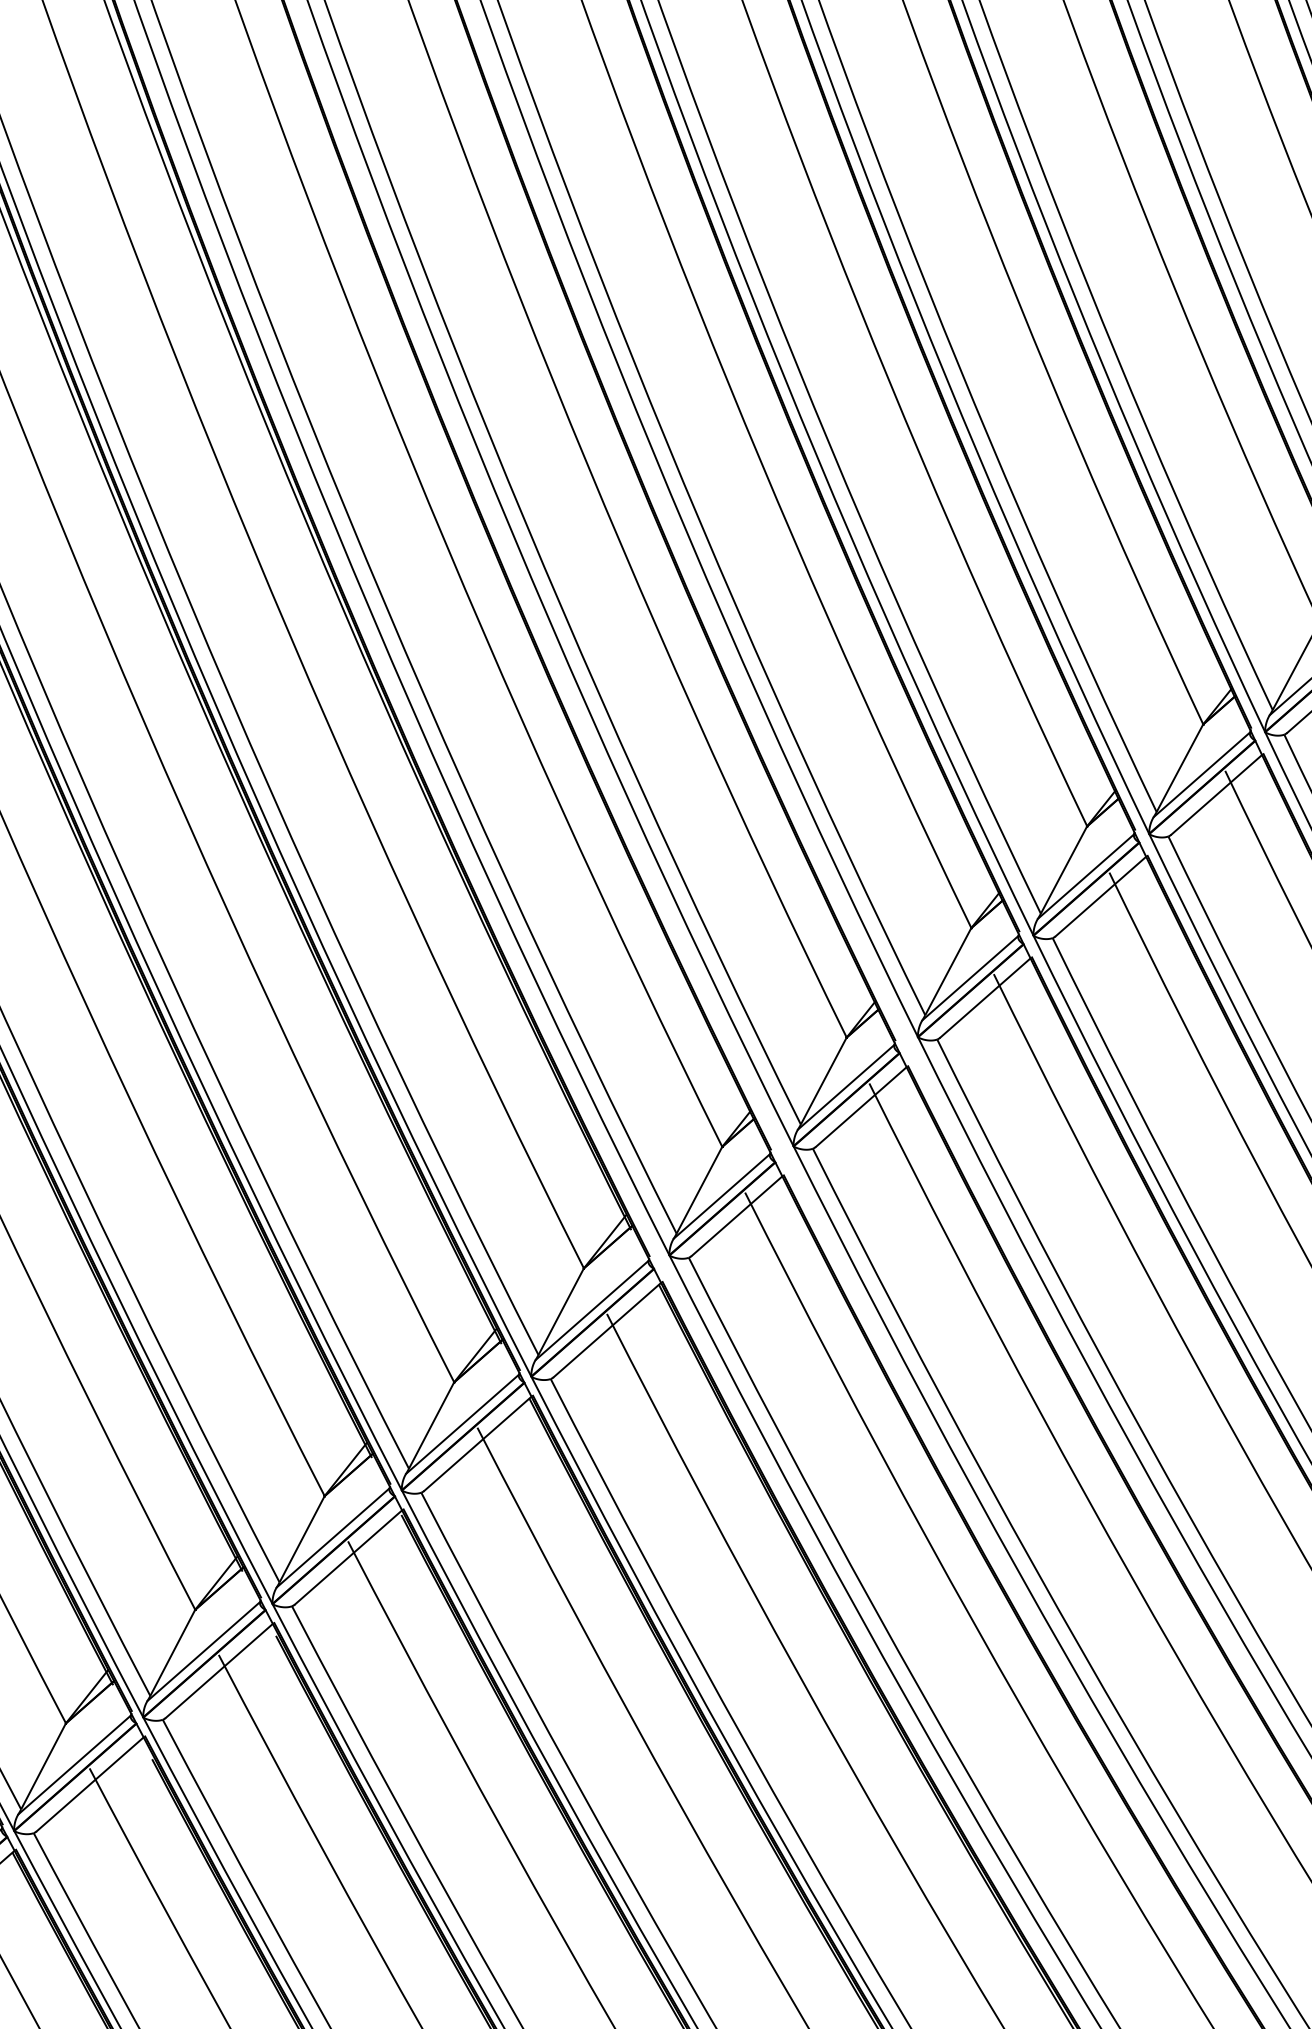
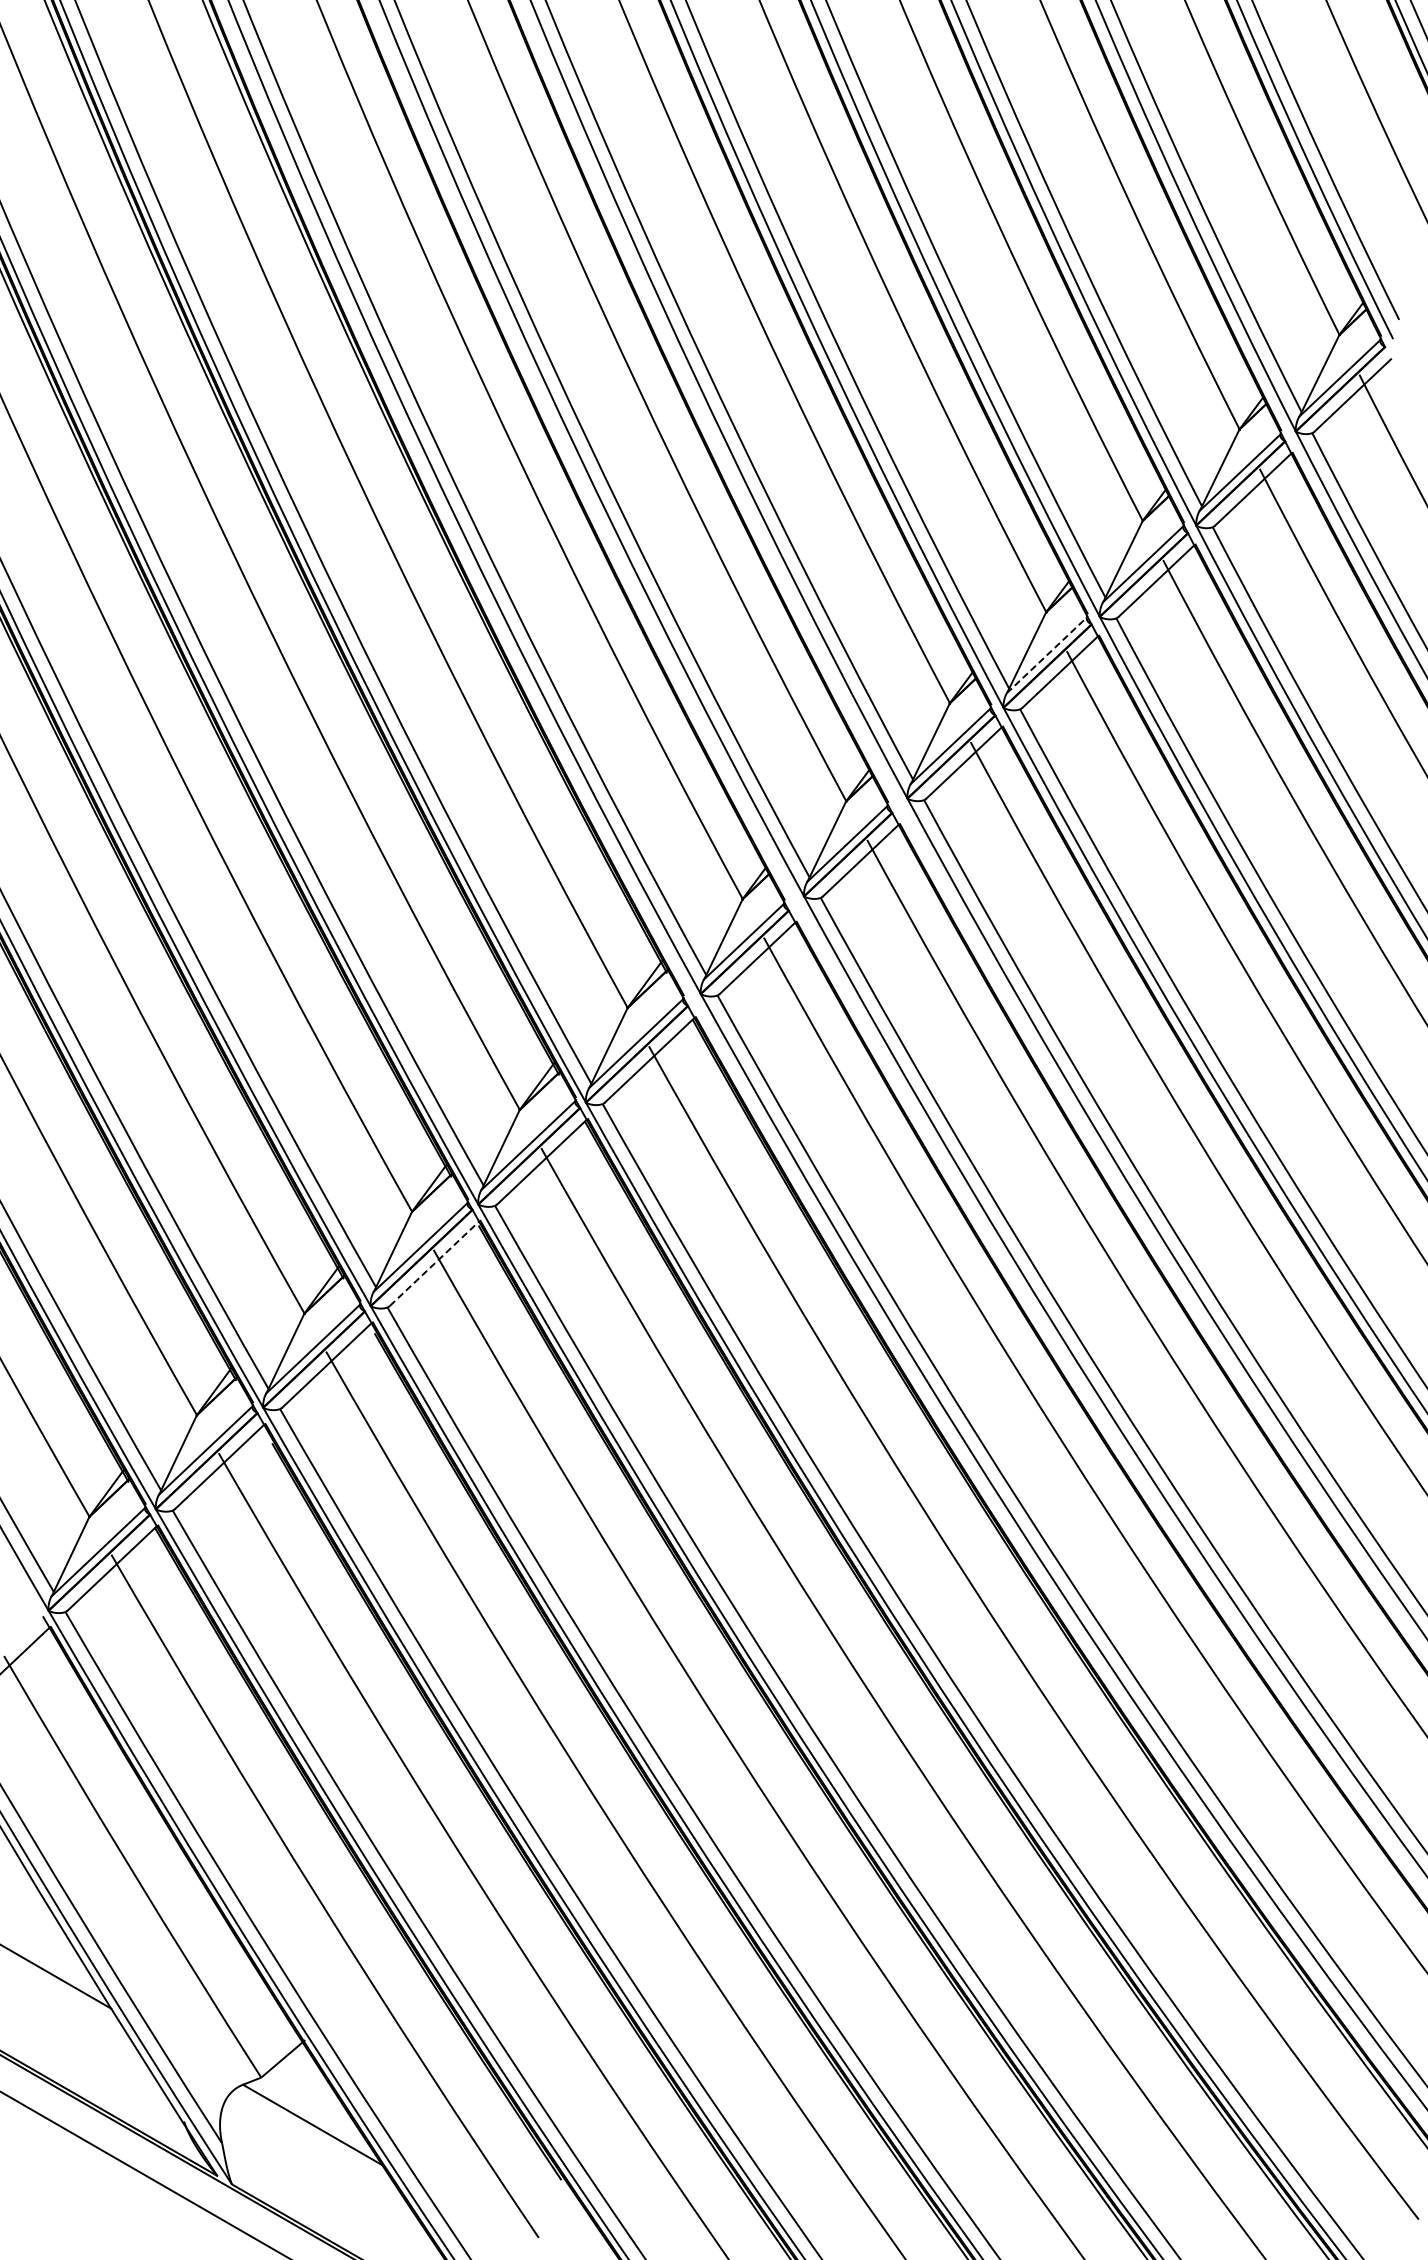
line: (1086, 876) -> (1047, 655), solid -> dashed
line: (348, 1557) -> (434, 1263), solid -> dashed

